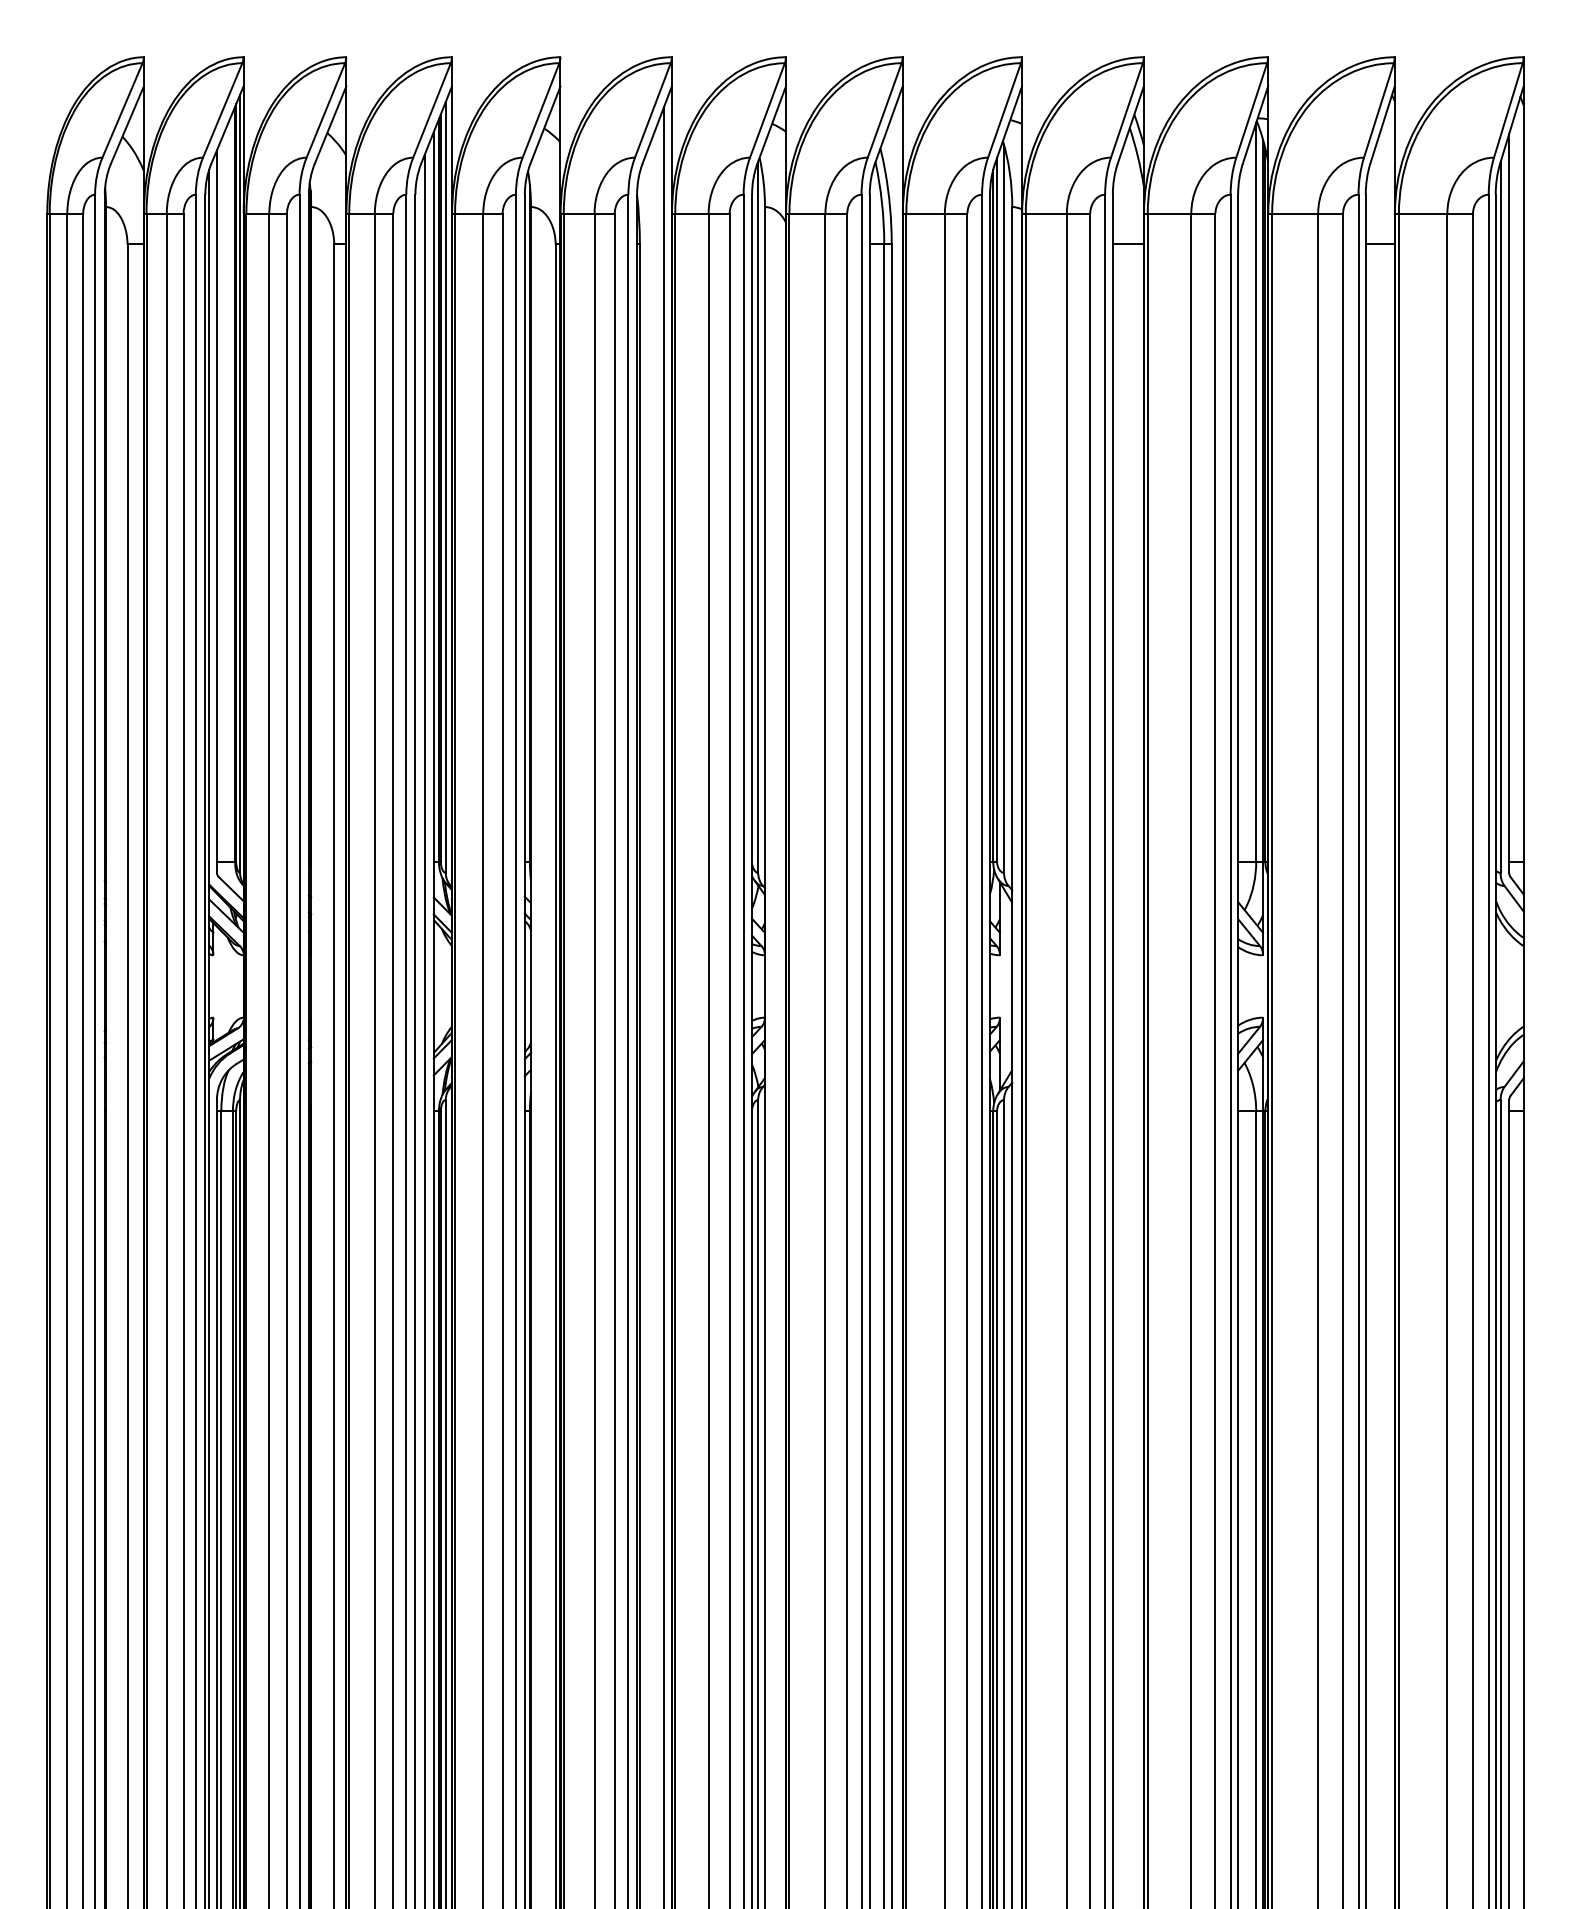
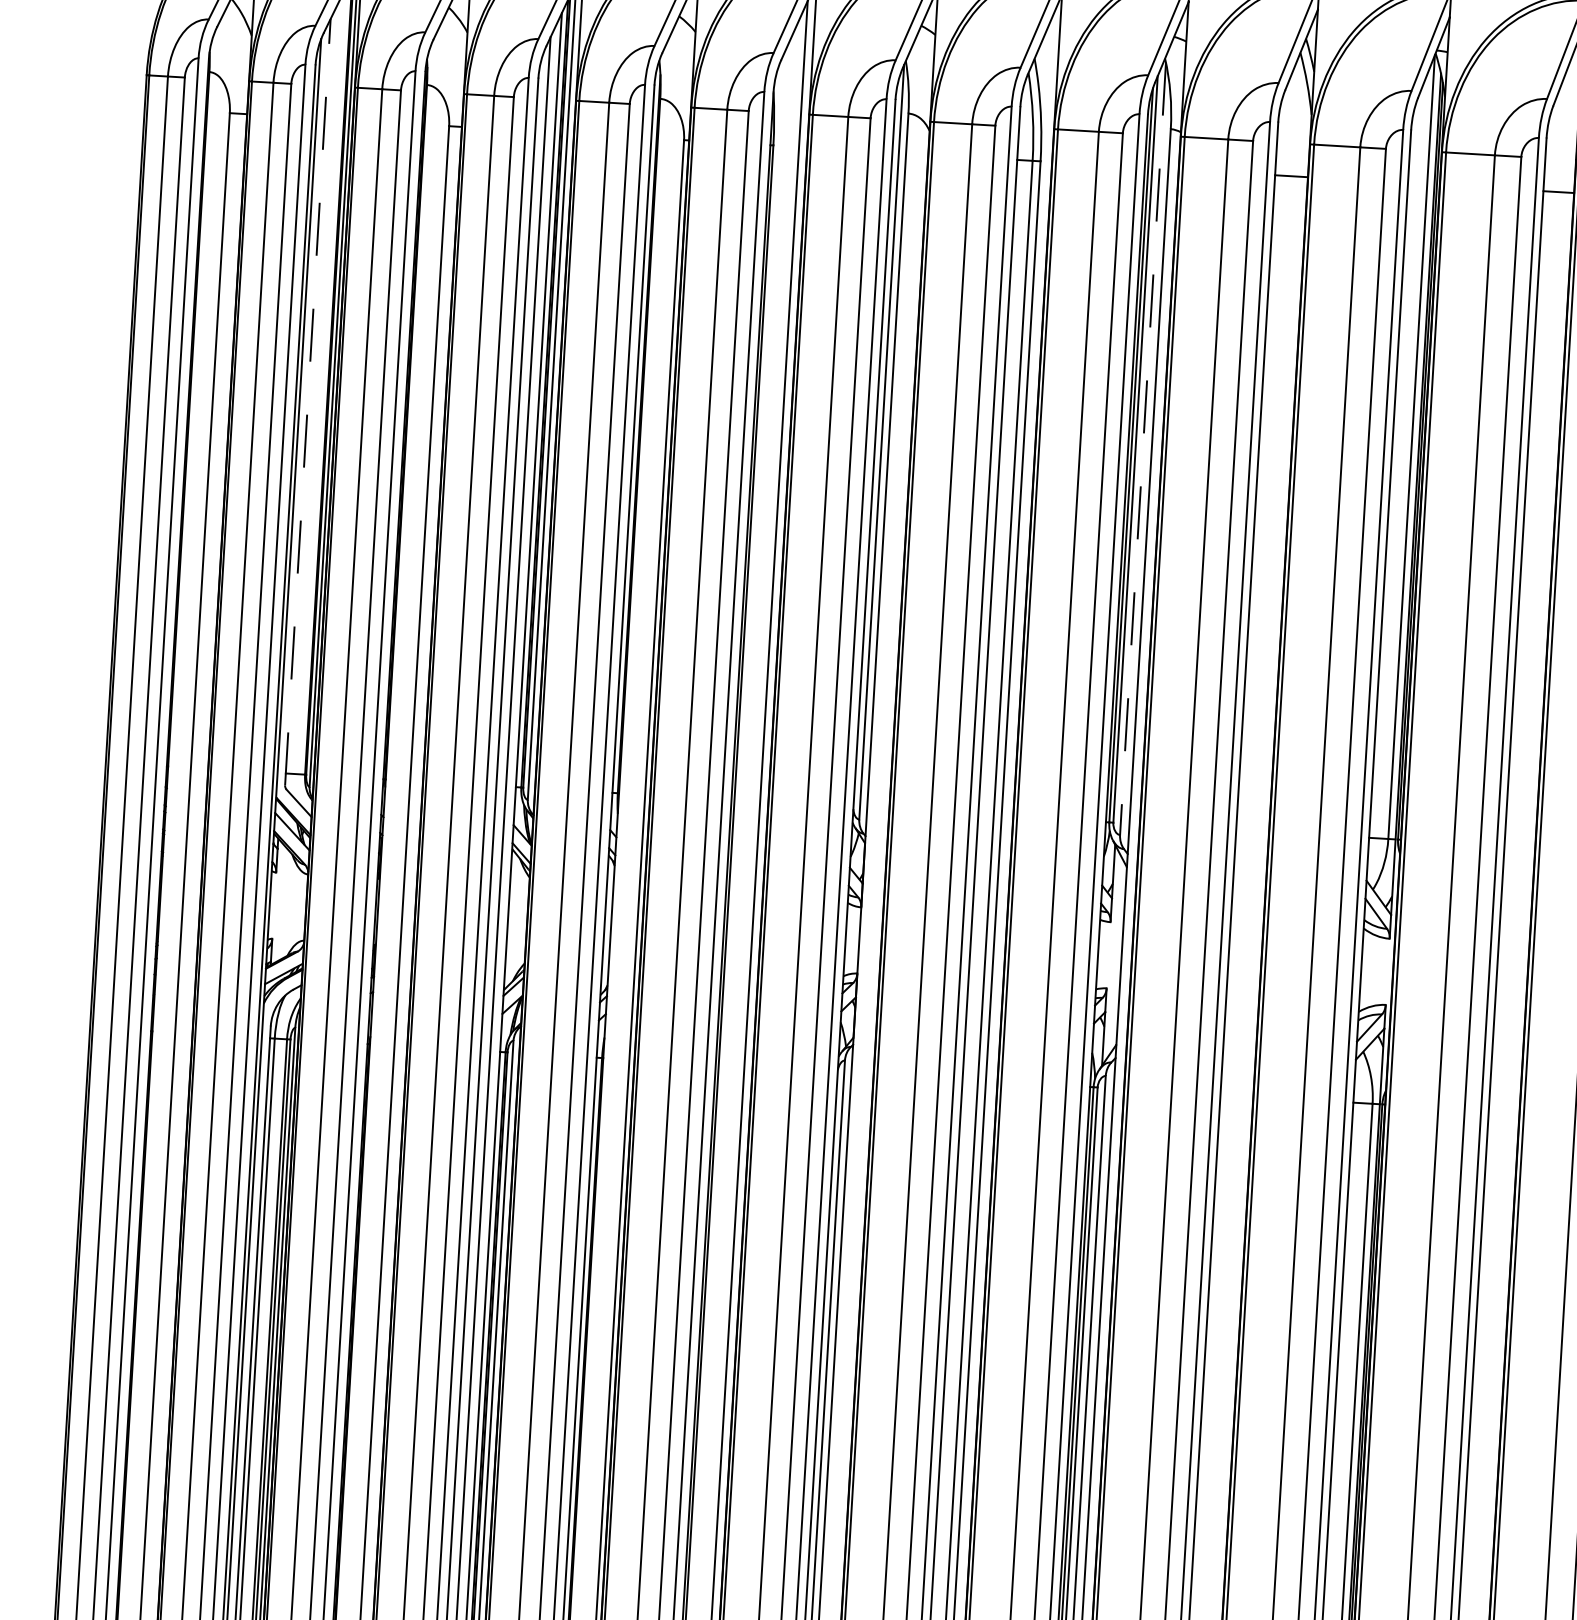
line: (1004, 509) -> (1143, 449), solid -> dashed
line: (216, 511) -> (307, 402), solid -> dashed

